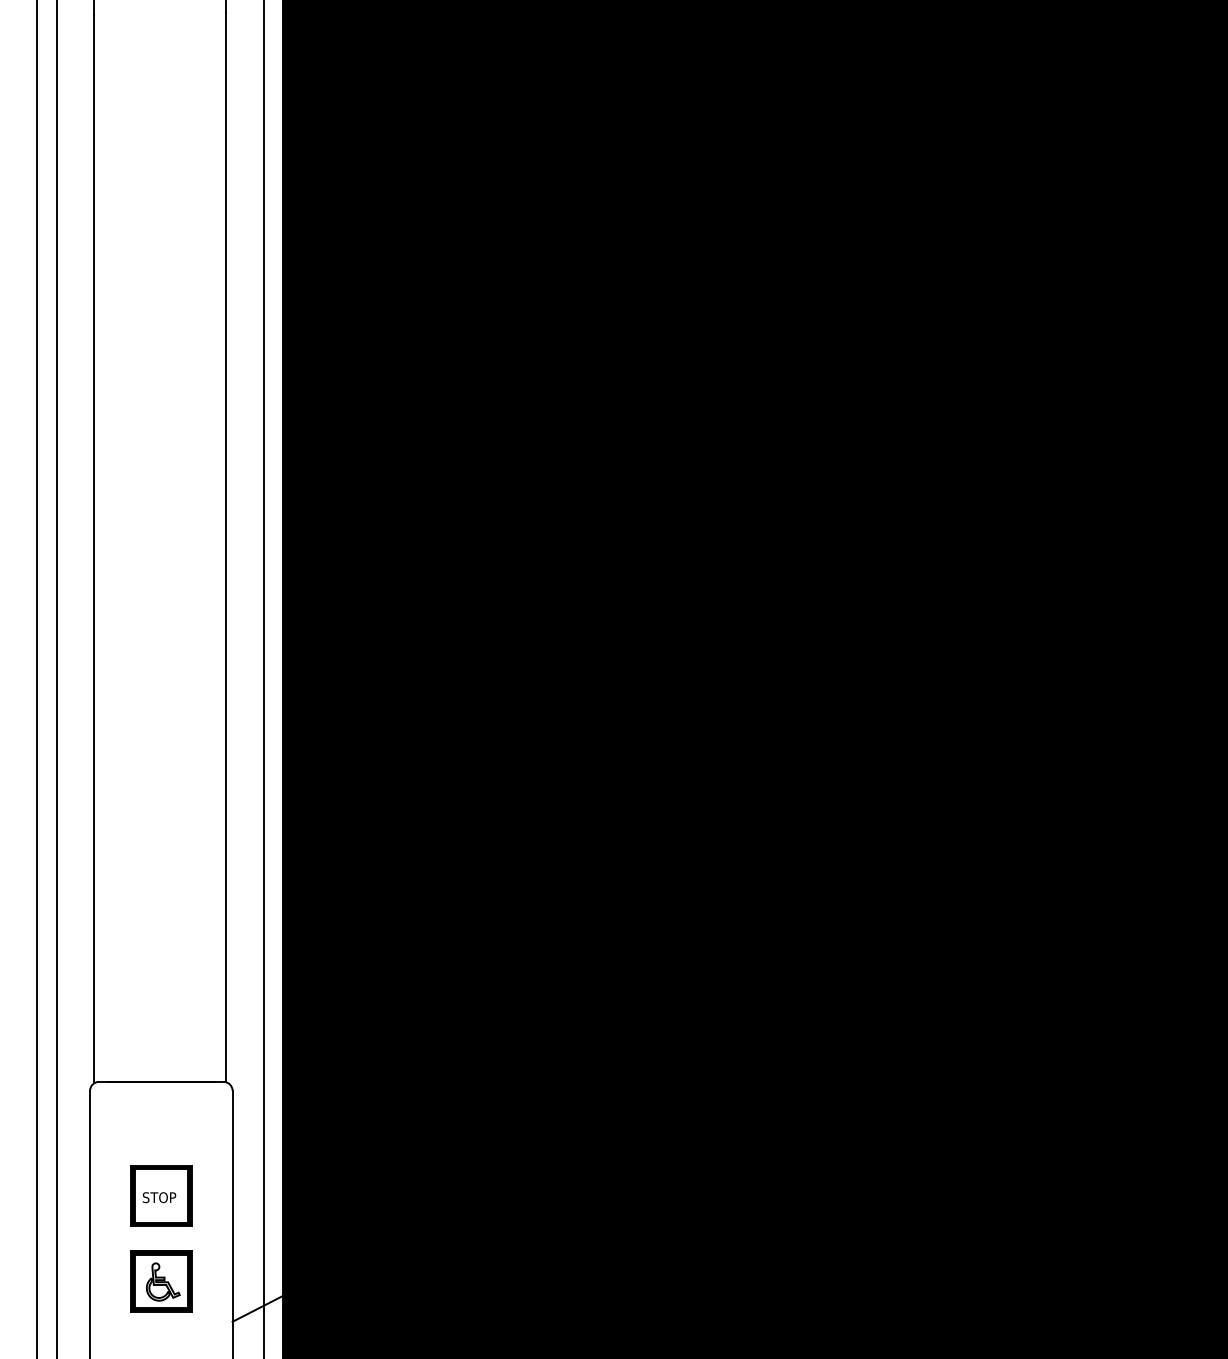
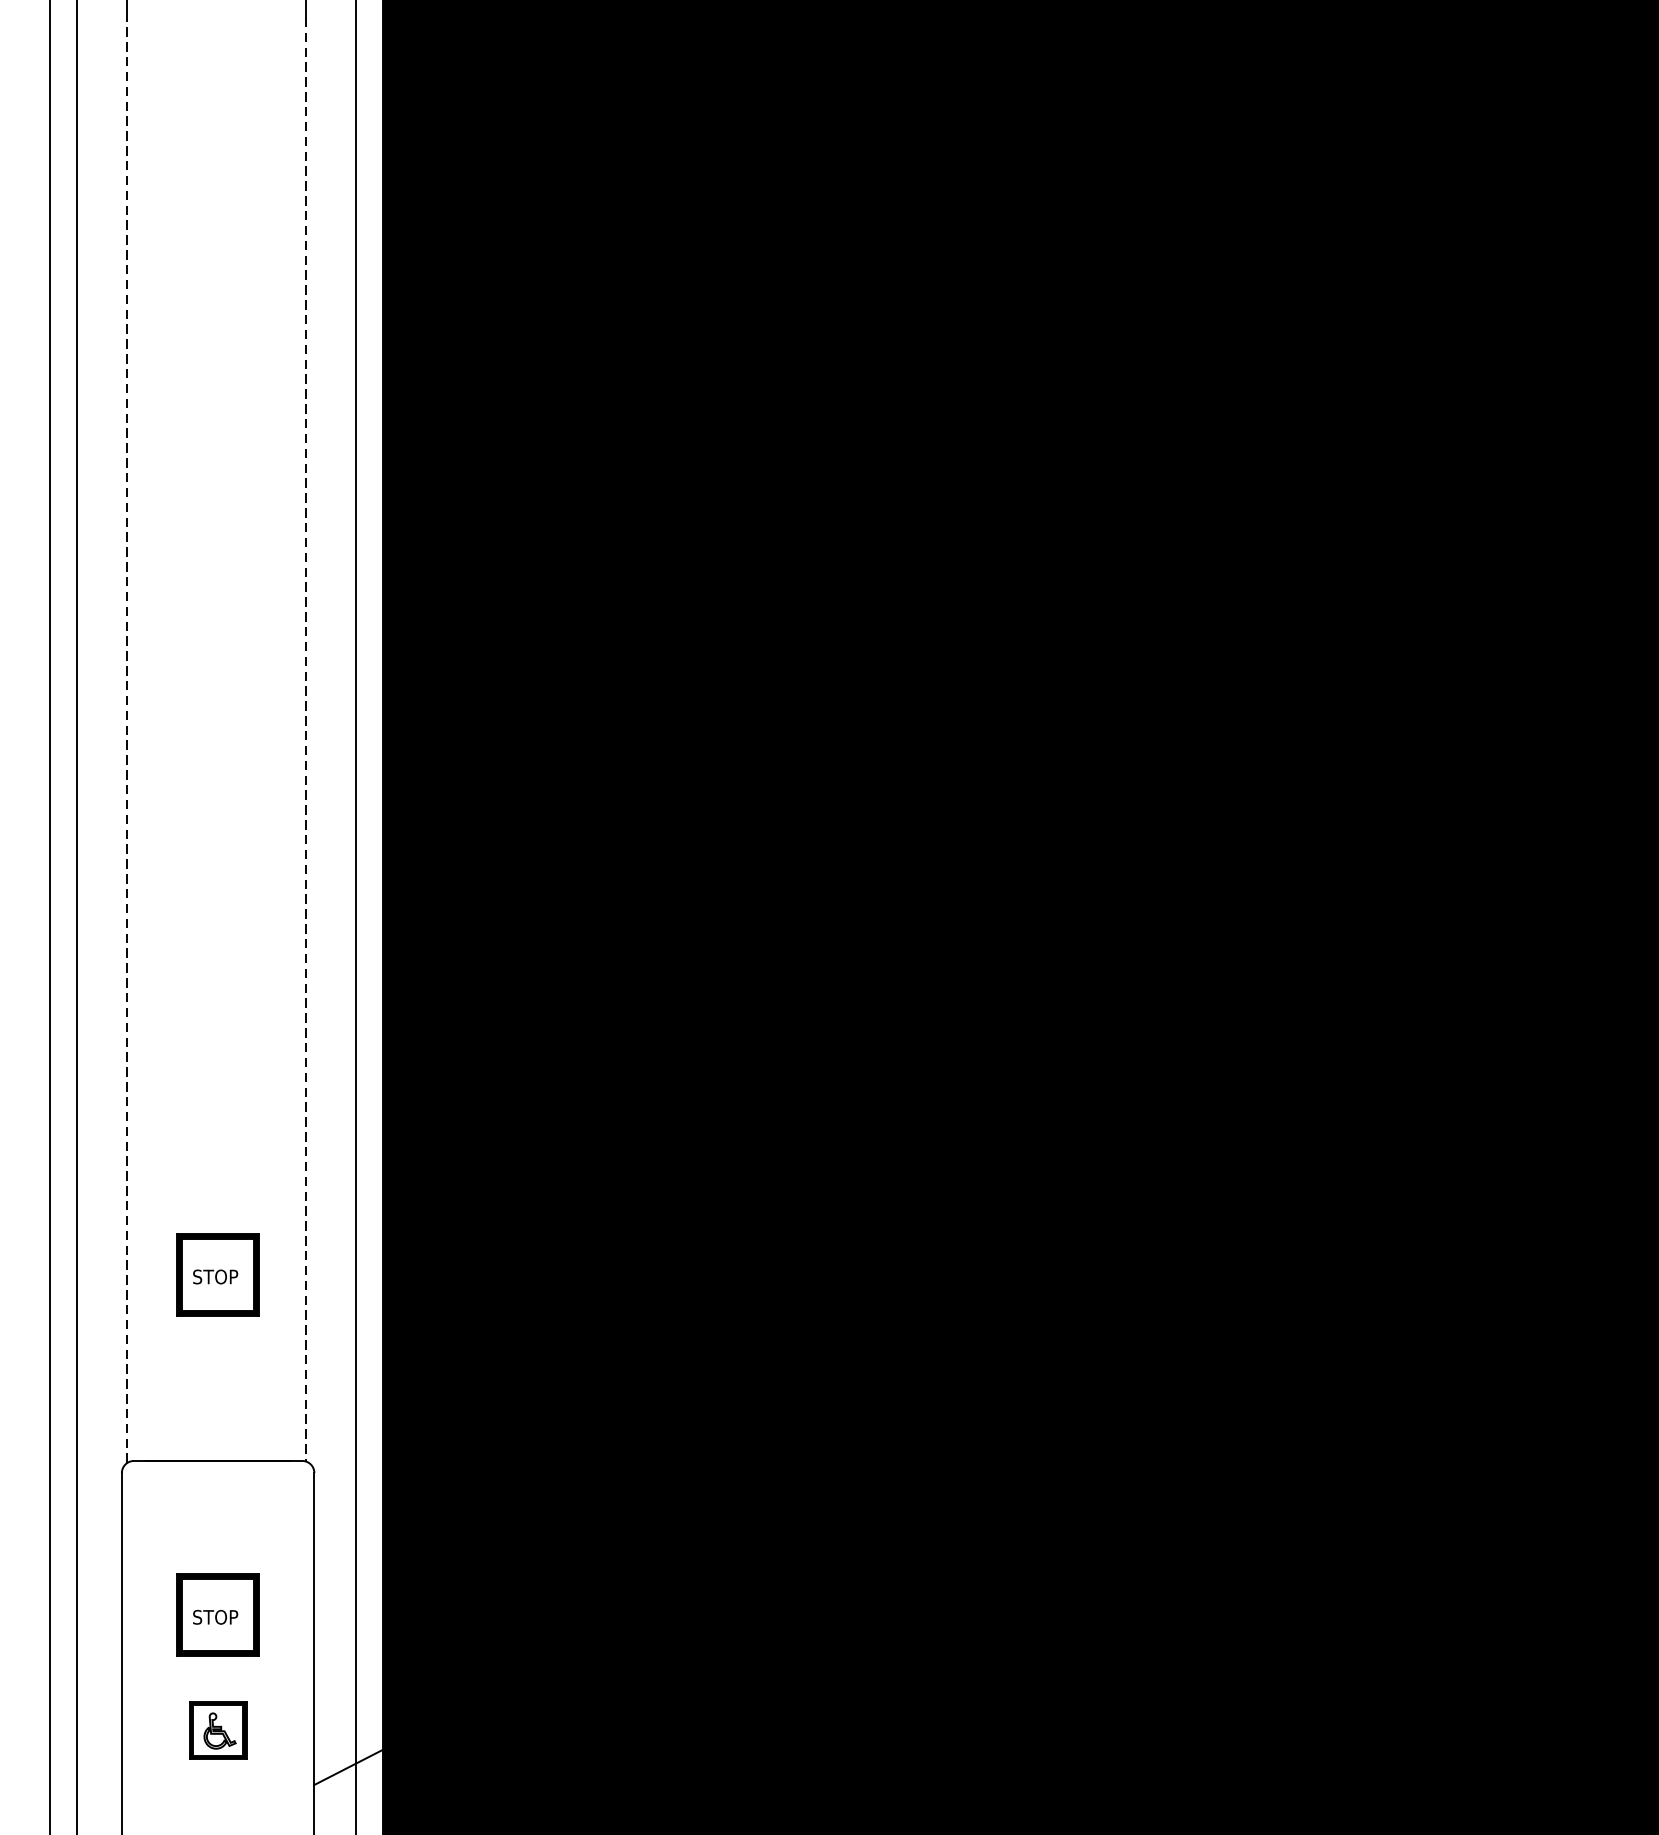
line: (94, 548) -> (127, 740), solid -> dashed
line: (226, 548) -> (306, 740), solid -> dashed
part: (161, 943) -> (218, 1274), added
part: (161, 1281) -> (218, 1730), size x0.7

